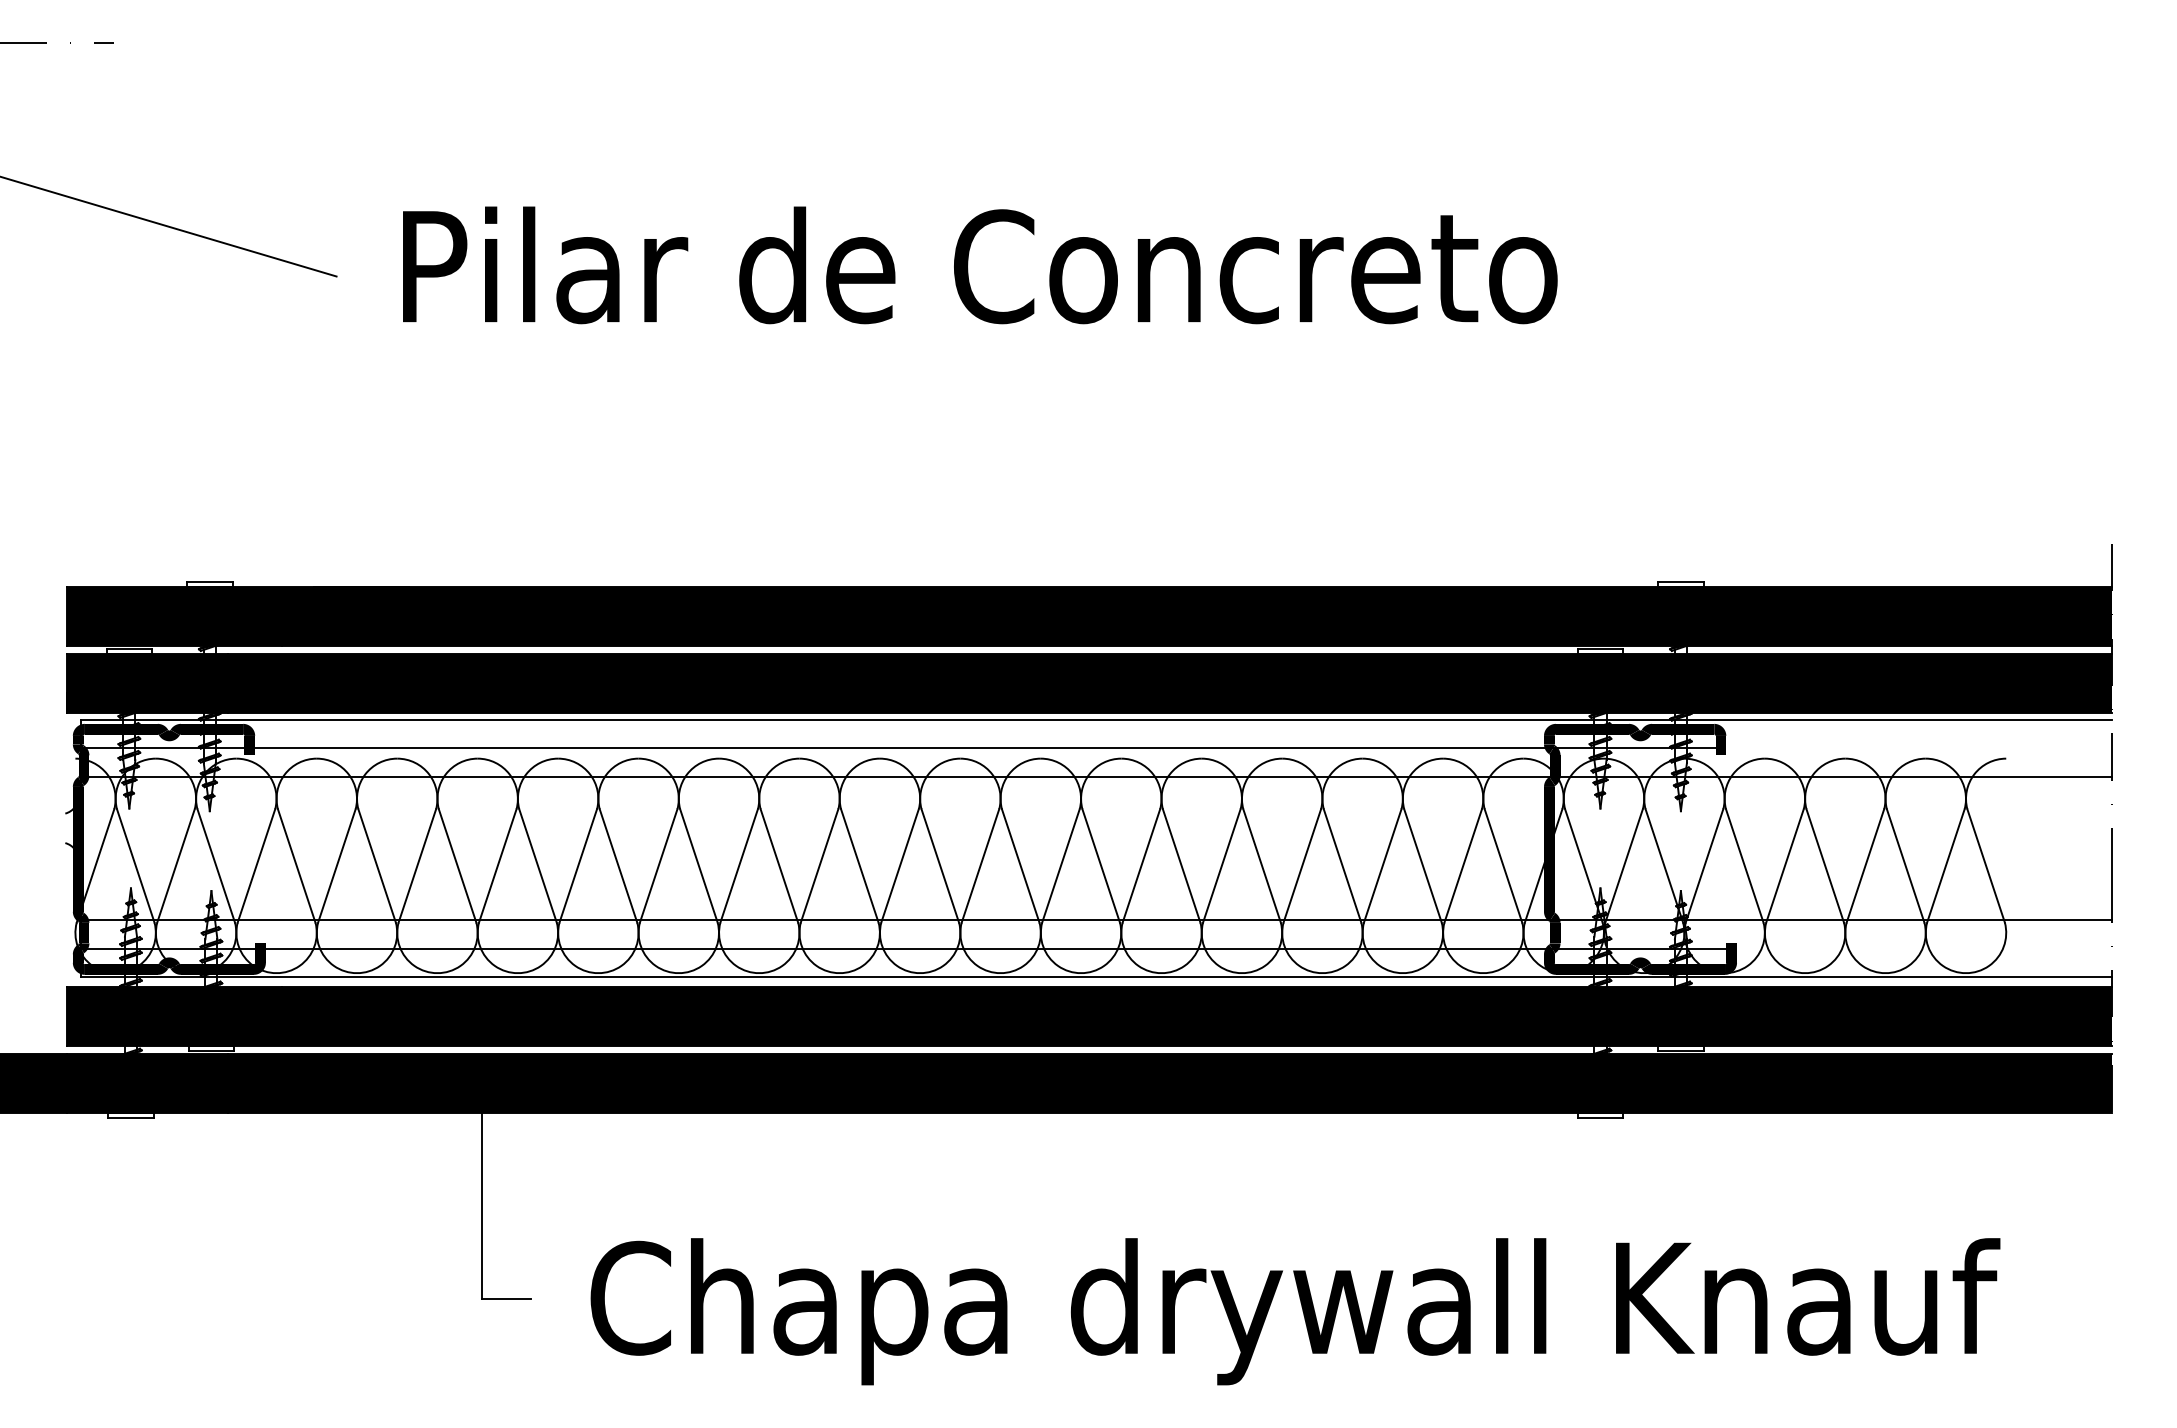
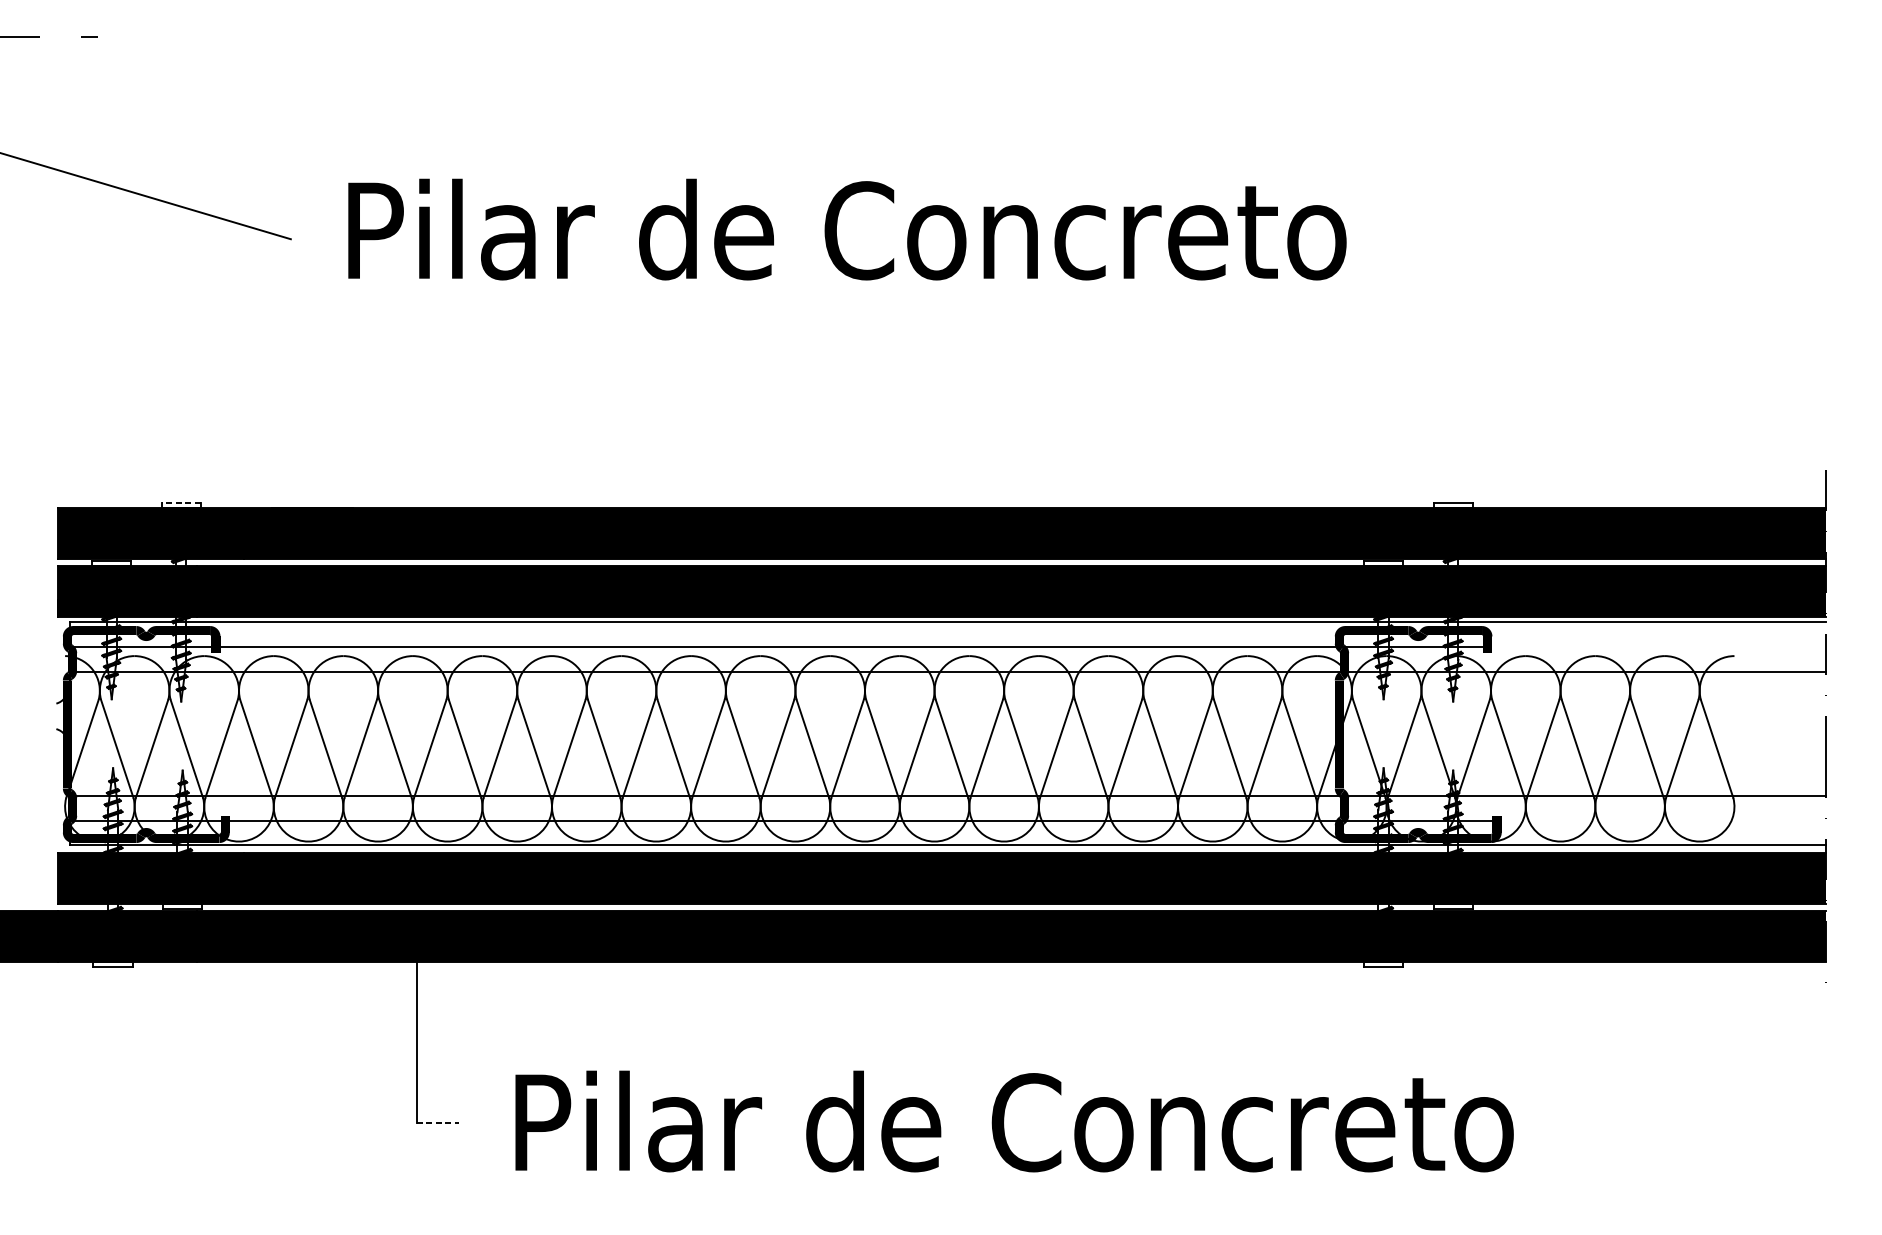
line: (209, 581) -> (181, 502), solid -> dashed
line: (506, 1299) -> (437, 1123), solid -> dashed
text: (1295, 1311) -> (1119, 1134), Chapa drywall Knauf -> Pilar de Concreto

